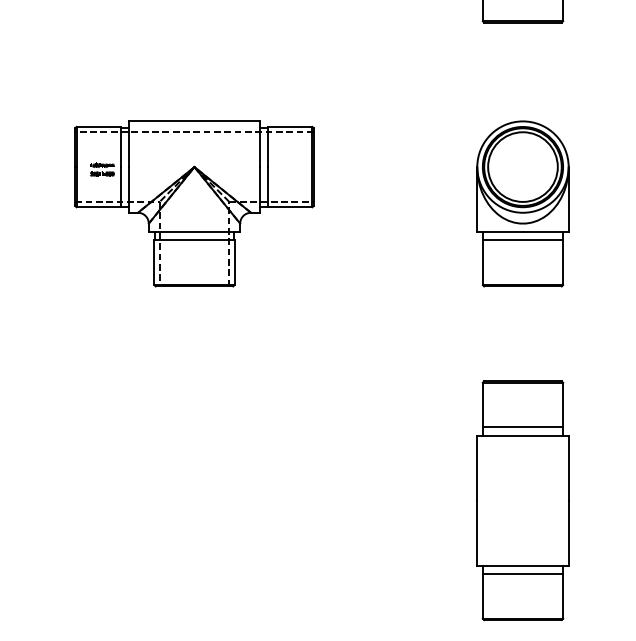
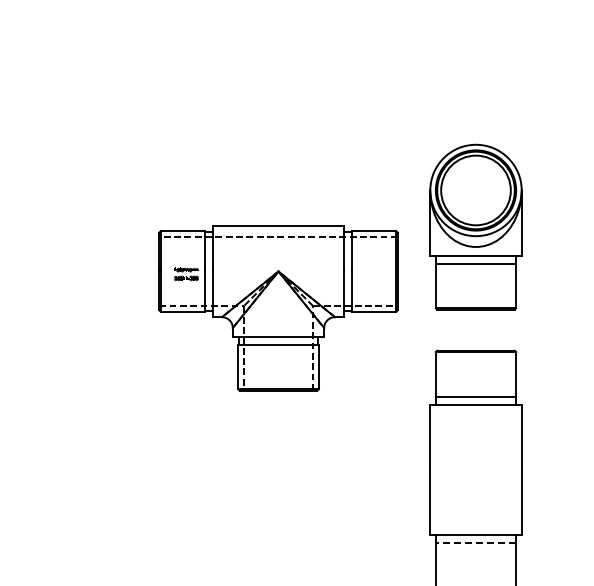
part: (194, 203) -> (278, 307), moved
part: (522, 203) -> (475, 226), moved
line: (522, 573) -> (475, 542), solid -> dashed

